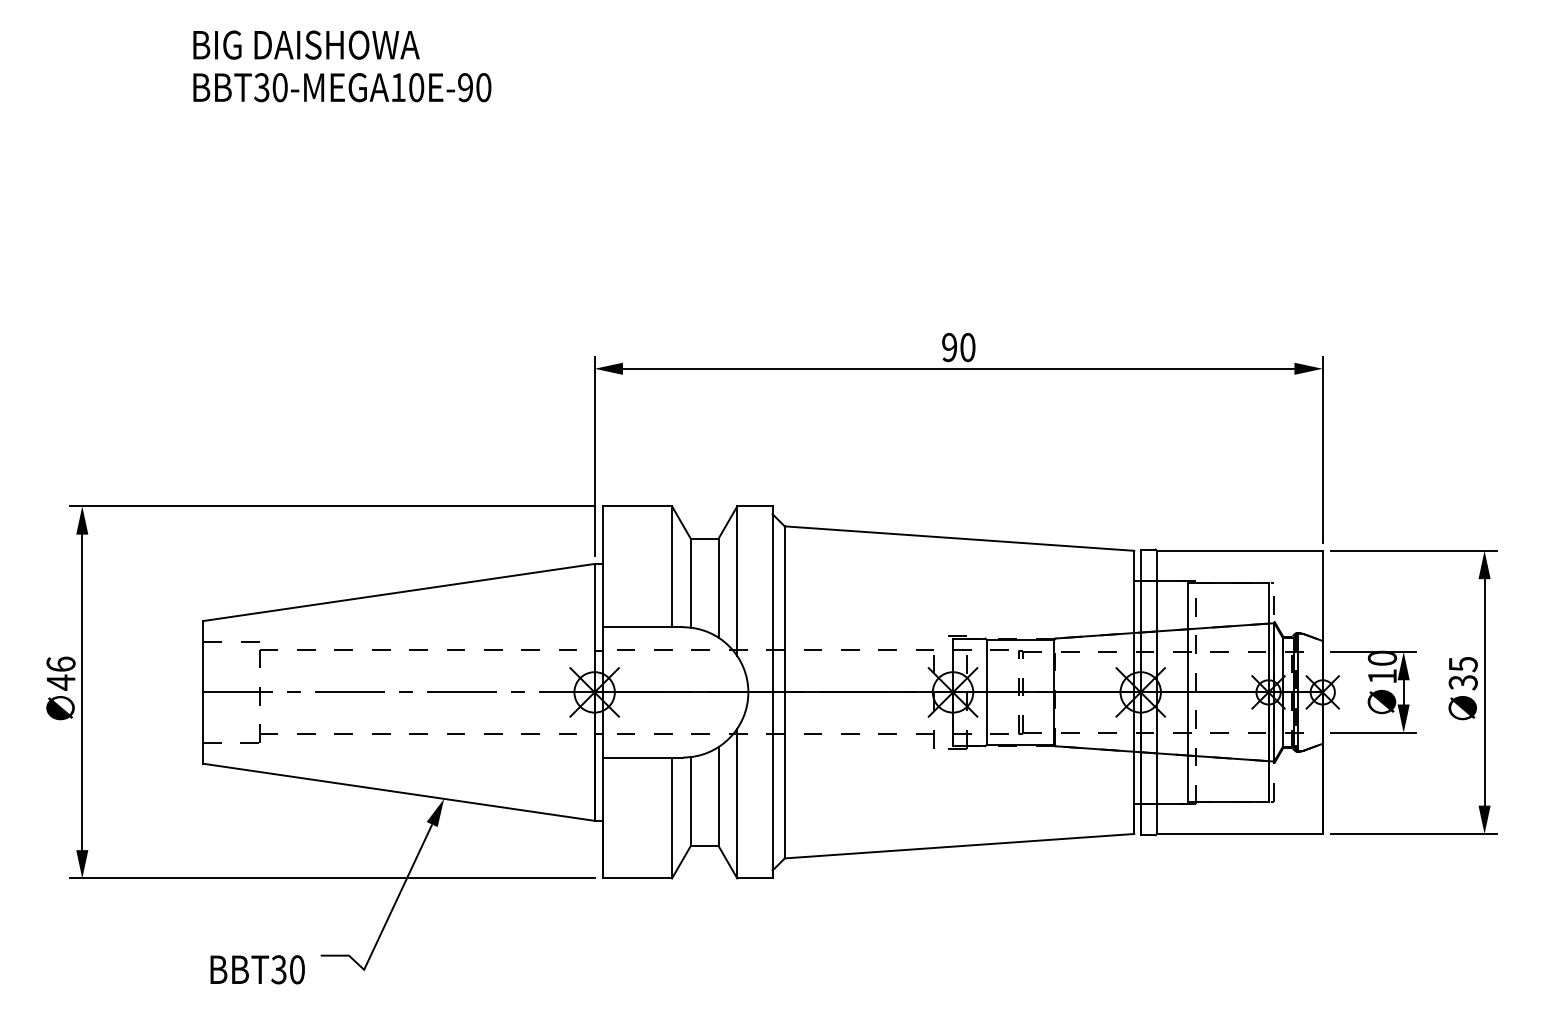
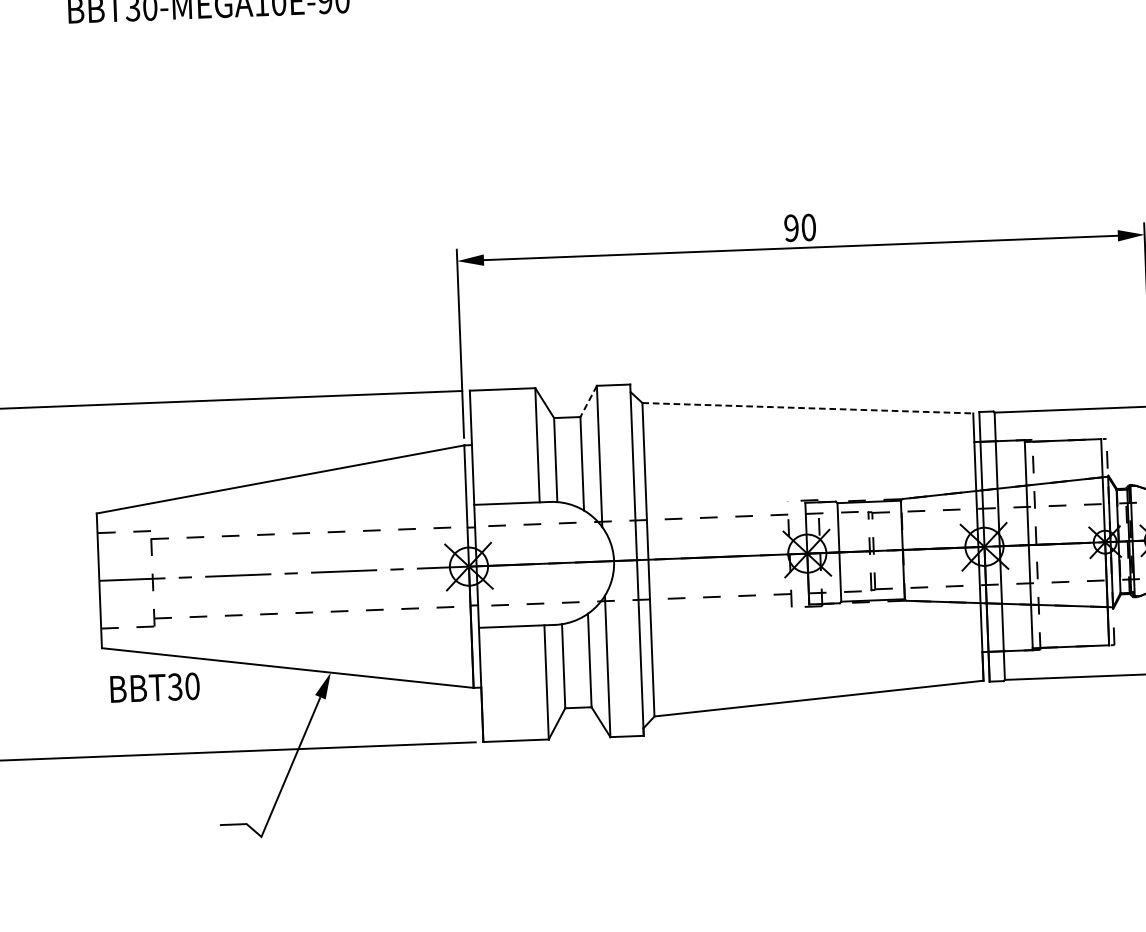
line: (727, 522) -> (588, 401), solid -> dashed
line: (960, 538) -> (808, 408), solid -> dashed
text: (257, 969) -> (154, 687), moved

